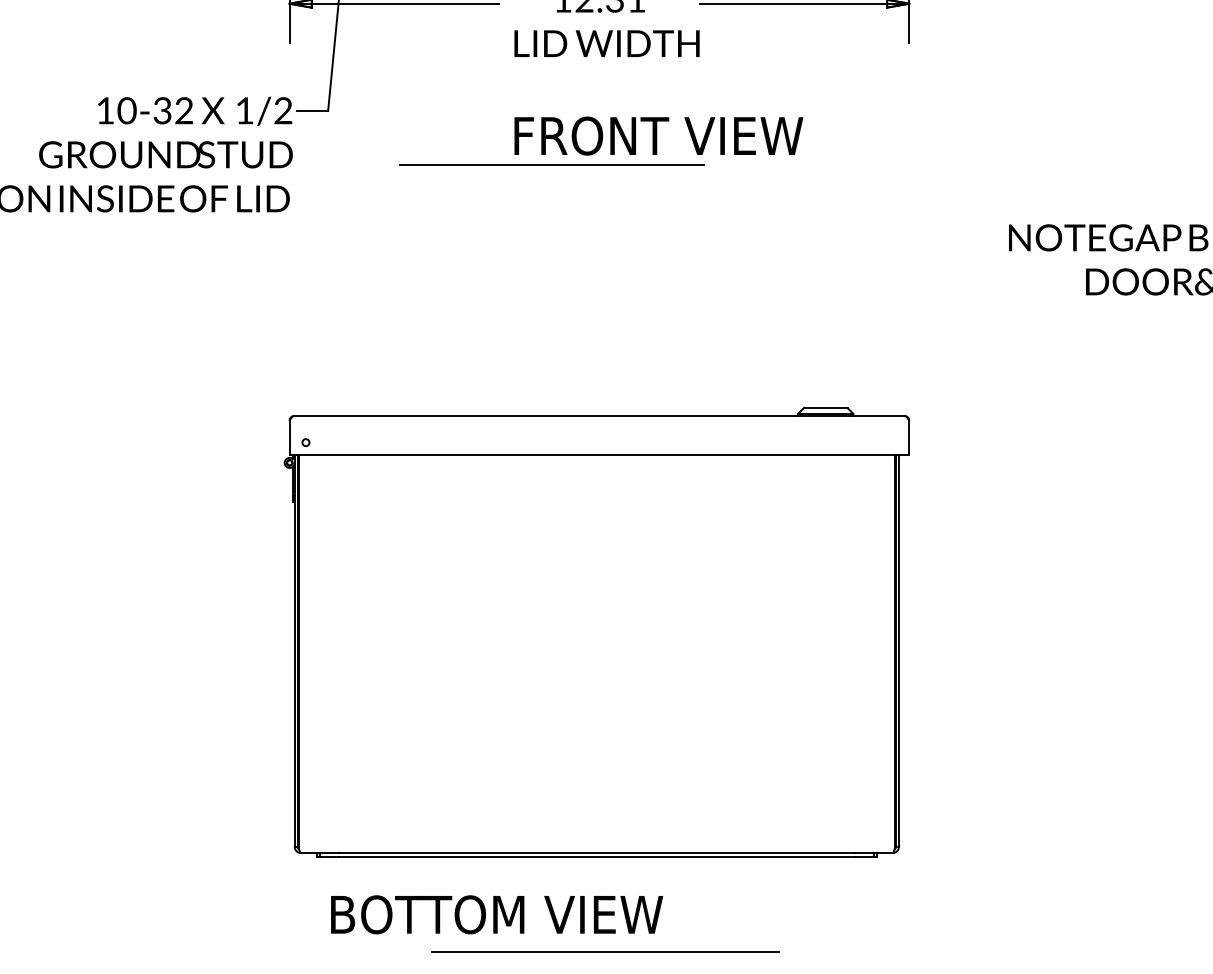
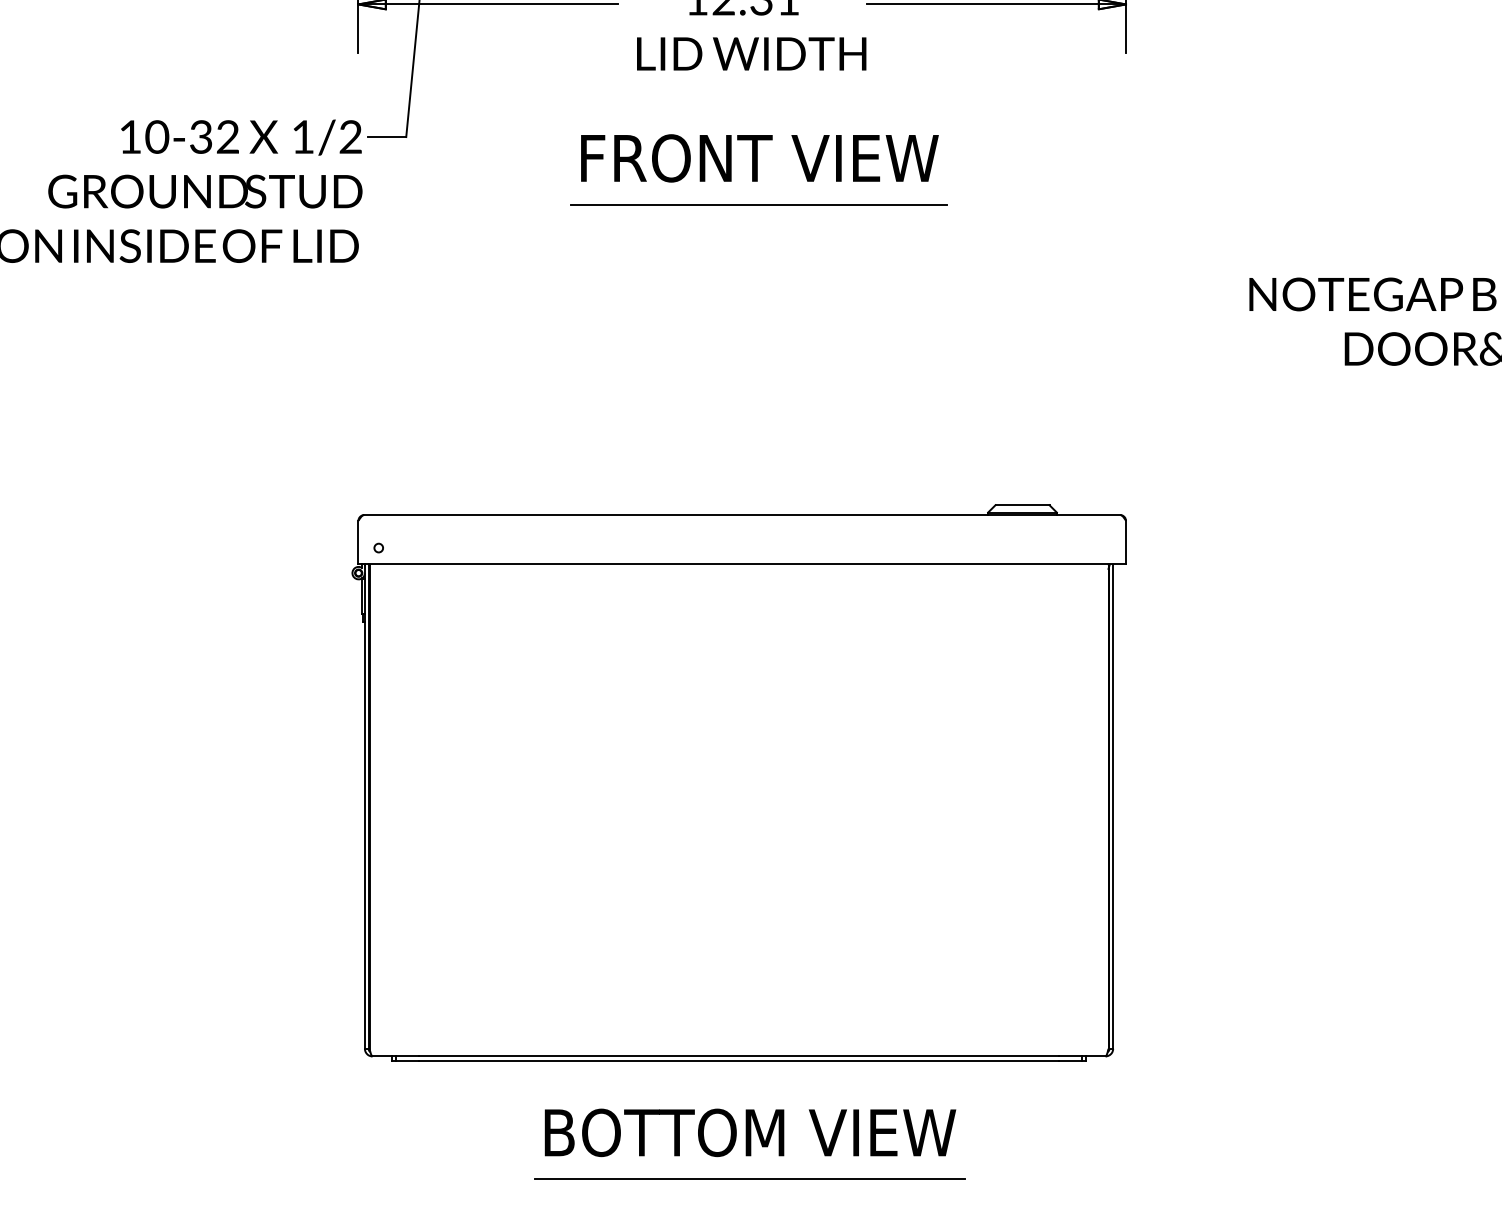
text: (658, 136) -> (759, 158), moved
line: (552, 165) -> (758, 204), moved
text: (497, 914) -> (750, 1132), moved

